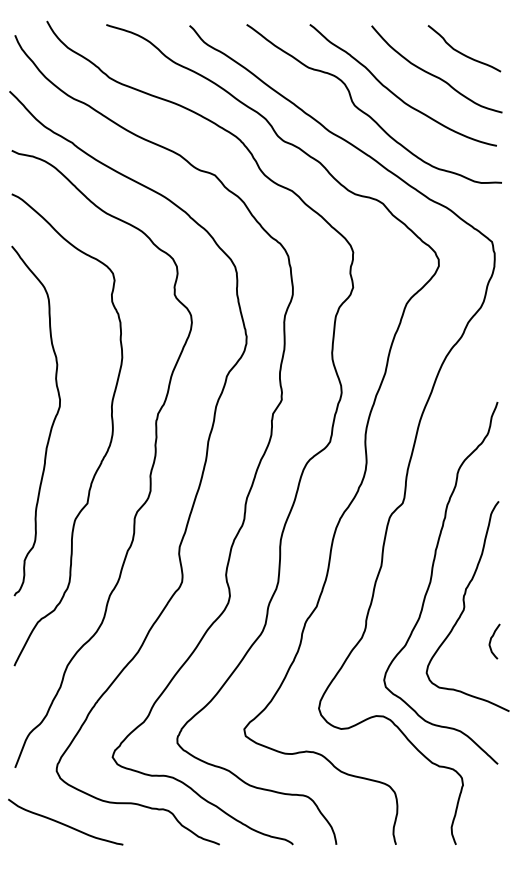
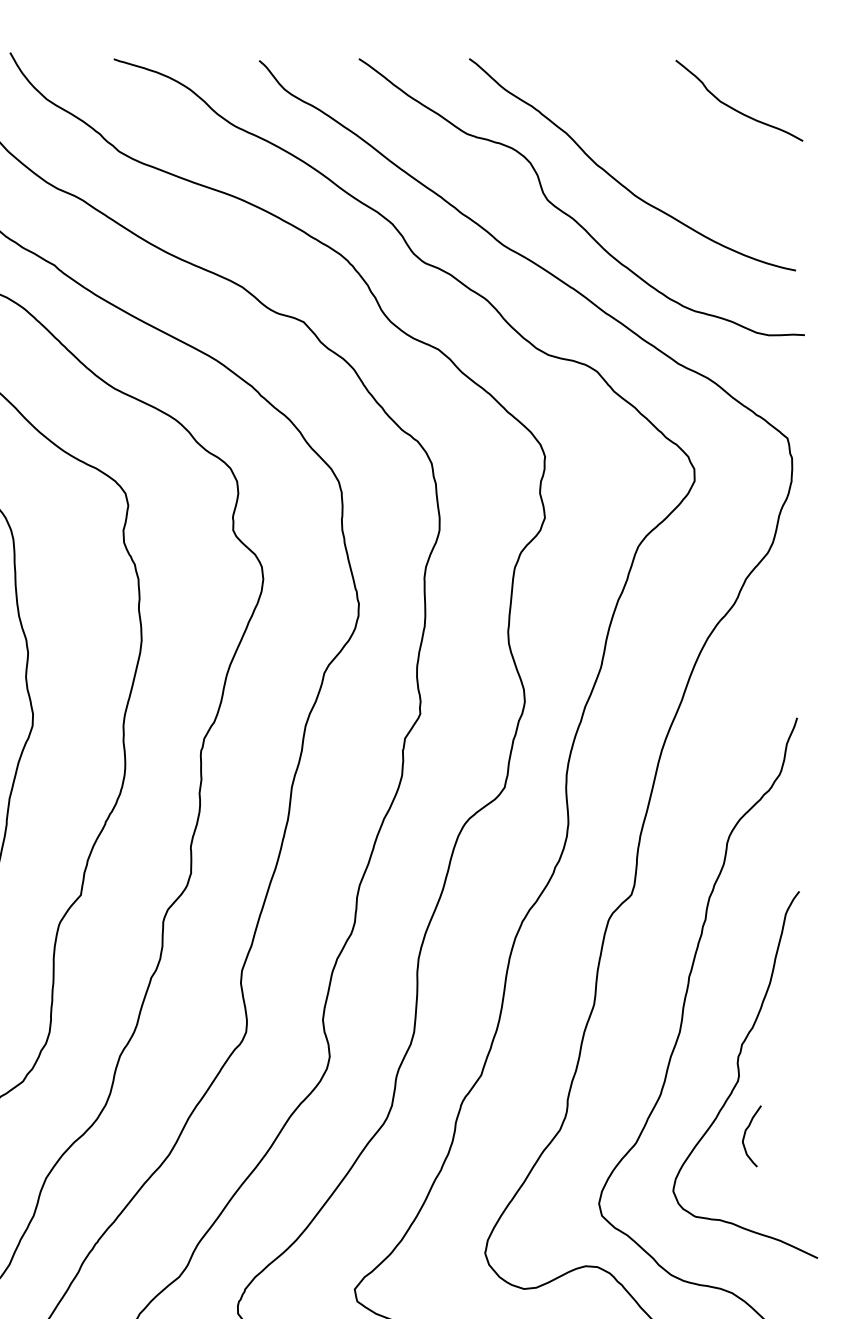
curve: (433, 74) -> (685, 145), removed
curve: (491, 641) -> (746, 1136), moved

